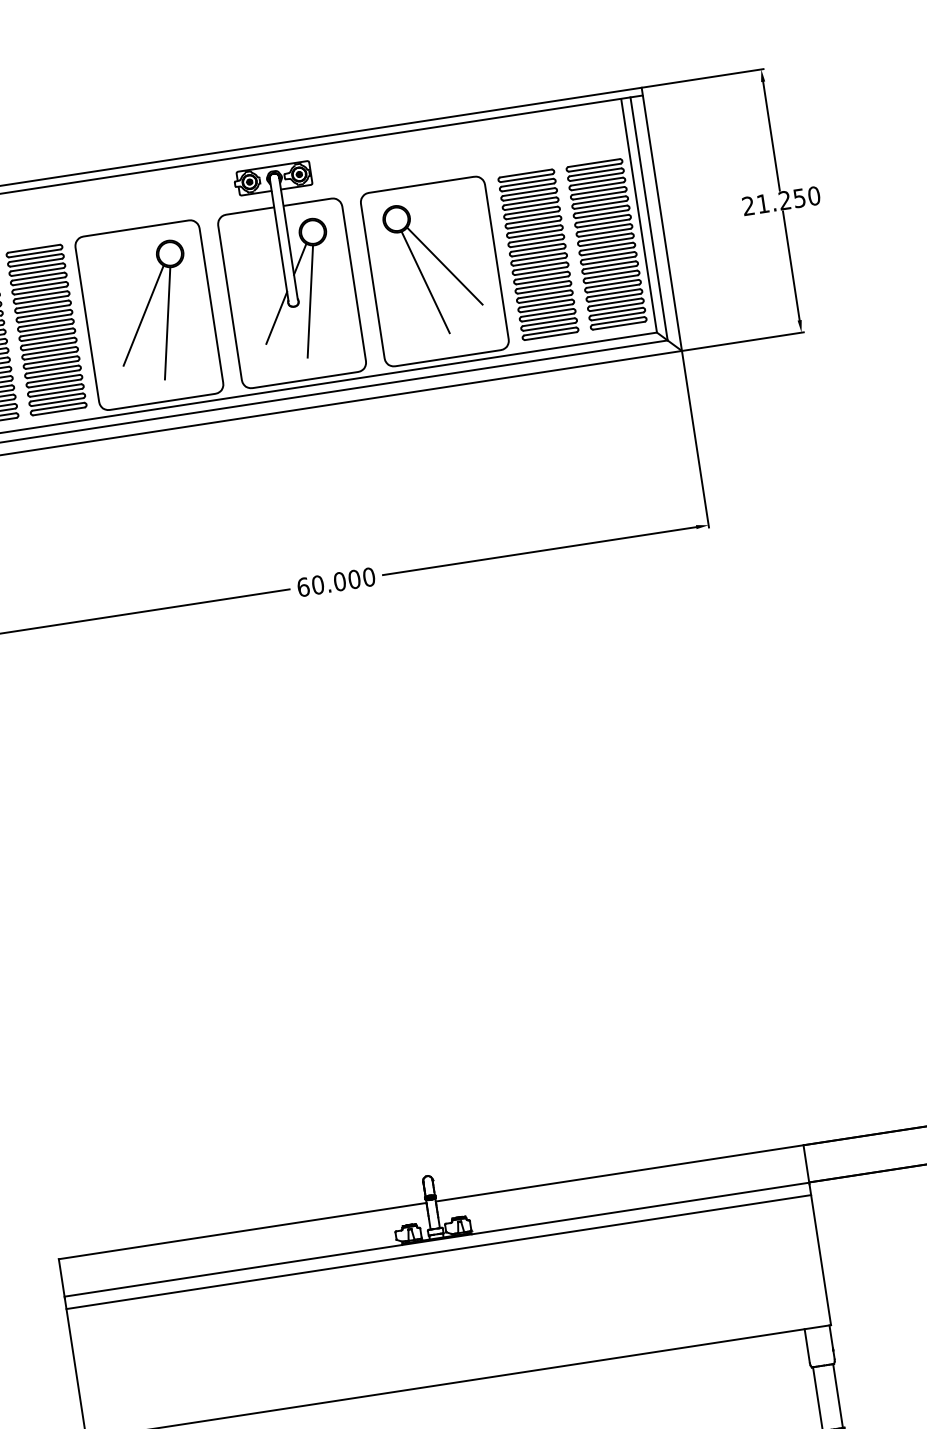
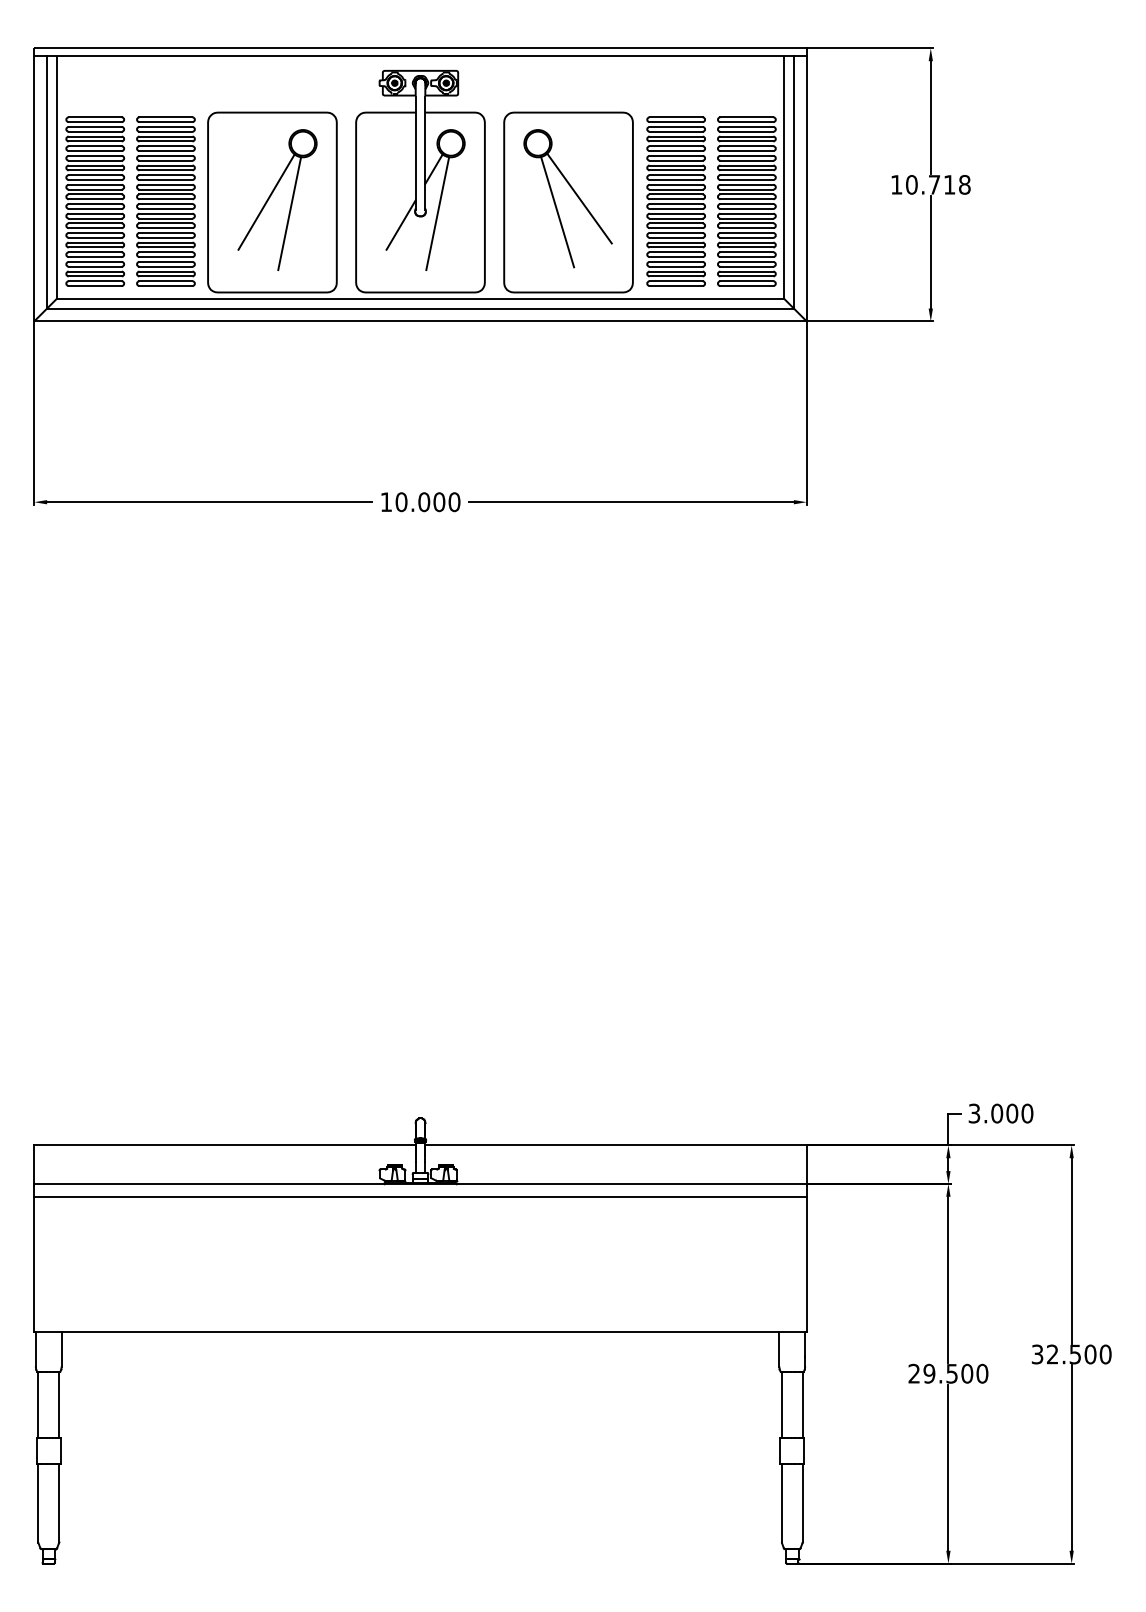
text: (781, 200) -> (930, 184), 21.250 -> 10.718
text: (303, 587) -> (386, 502), 60.000 -> 10.000

